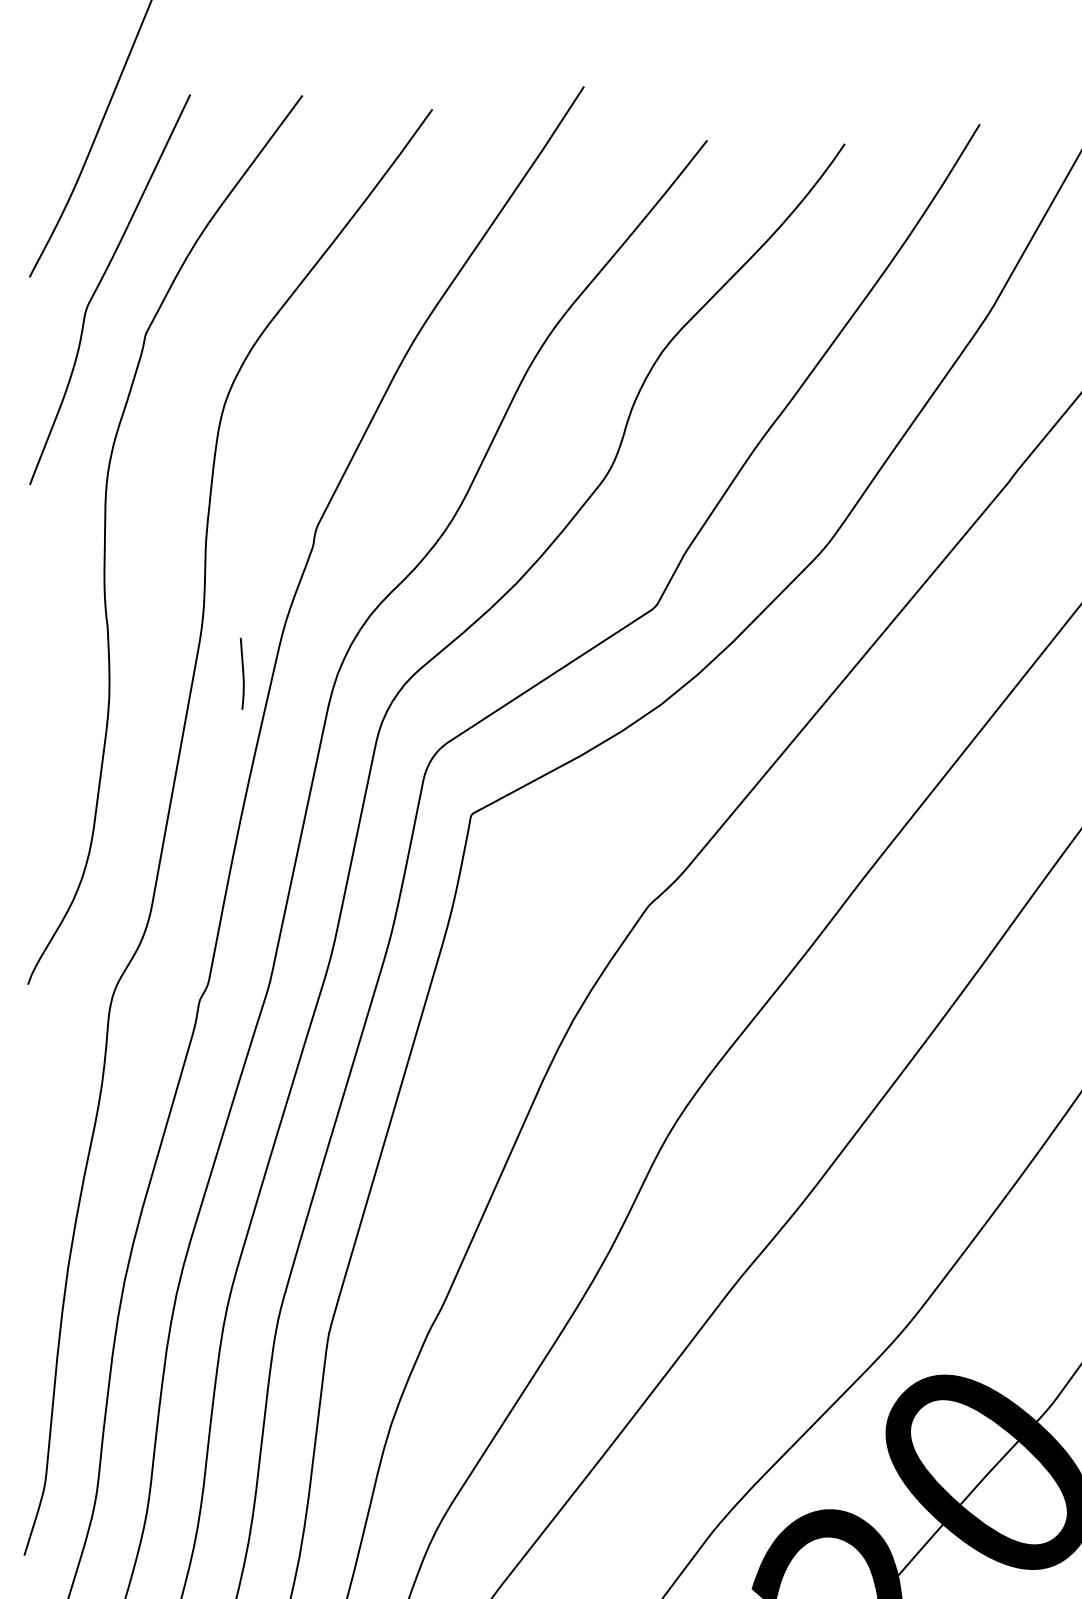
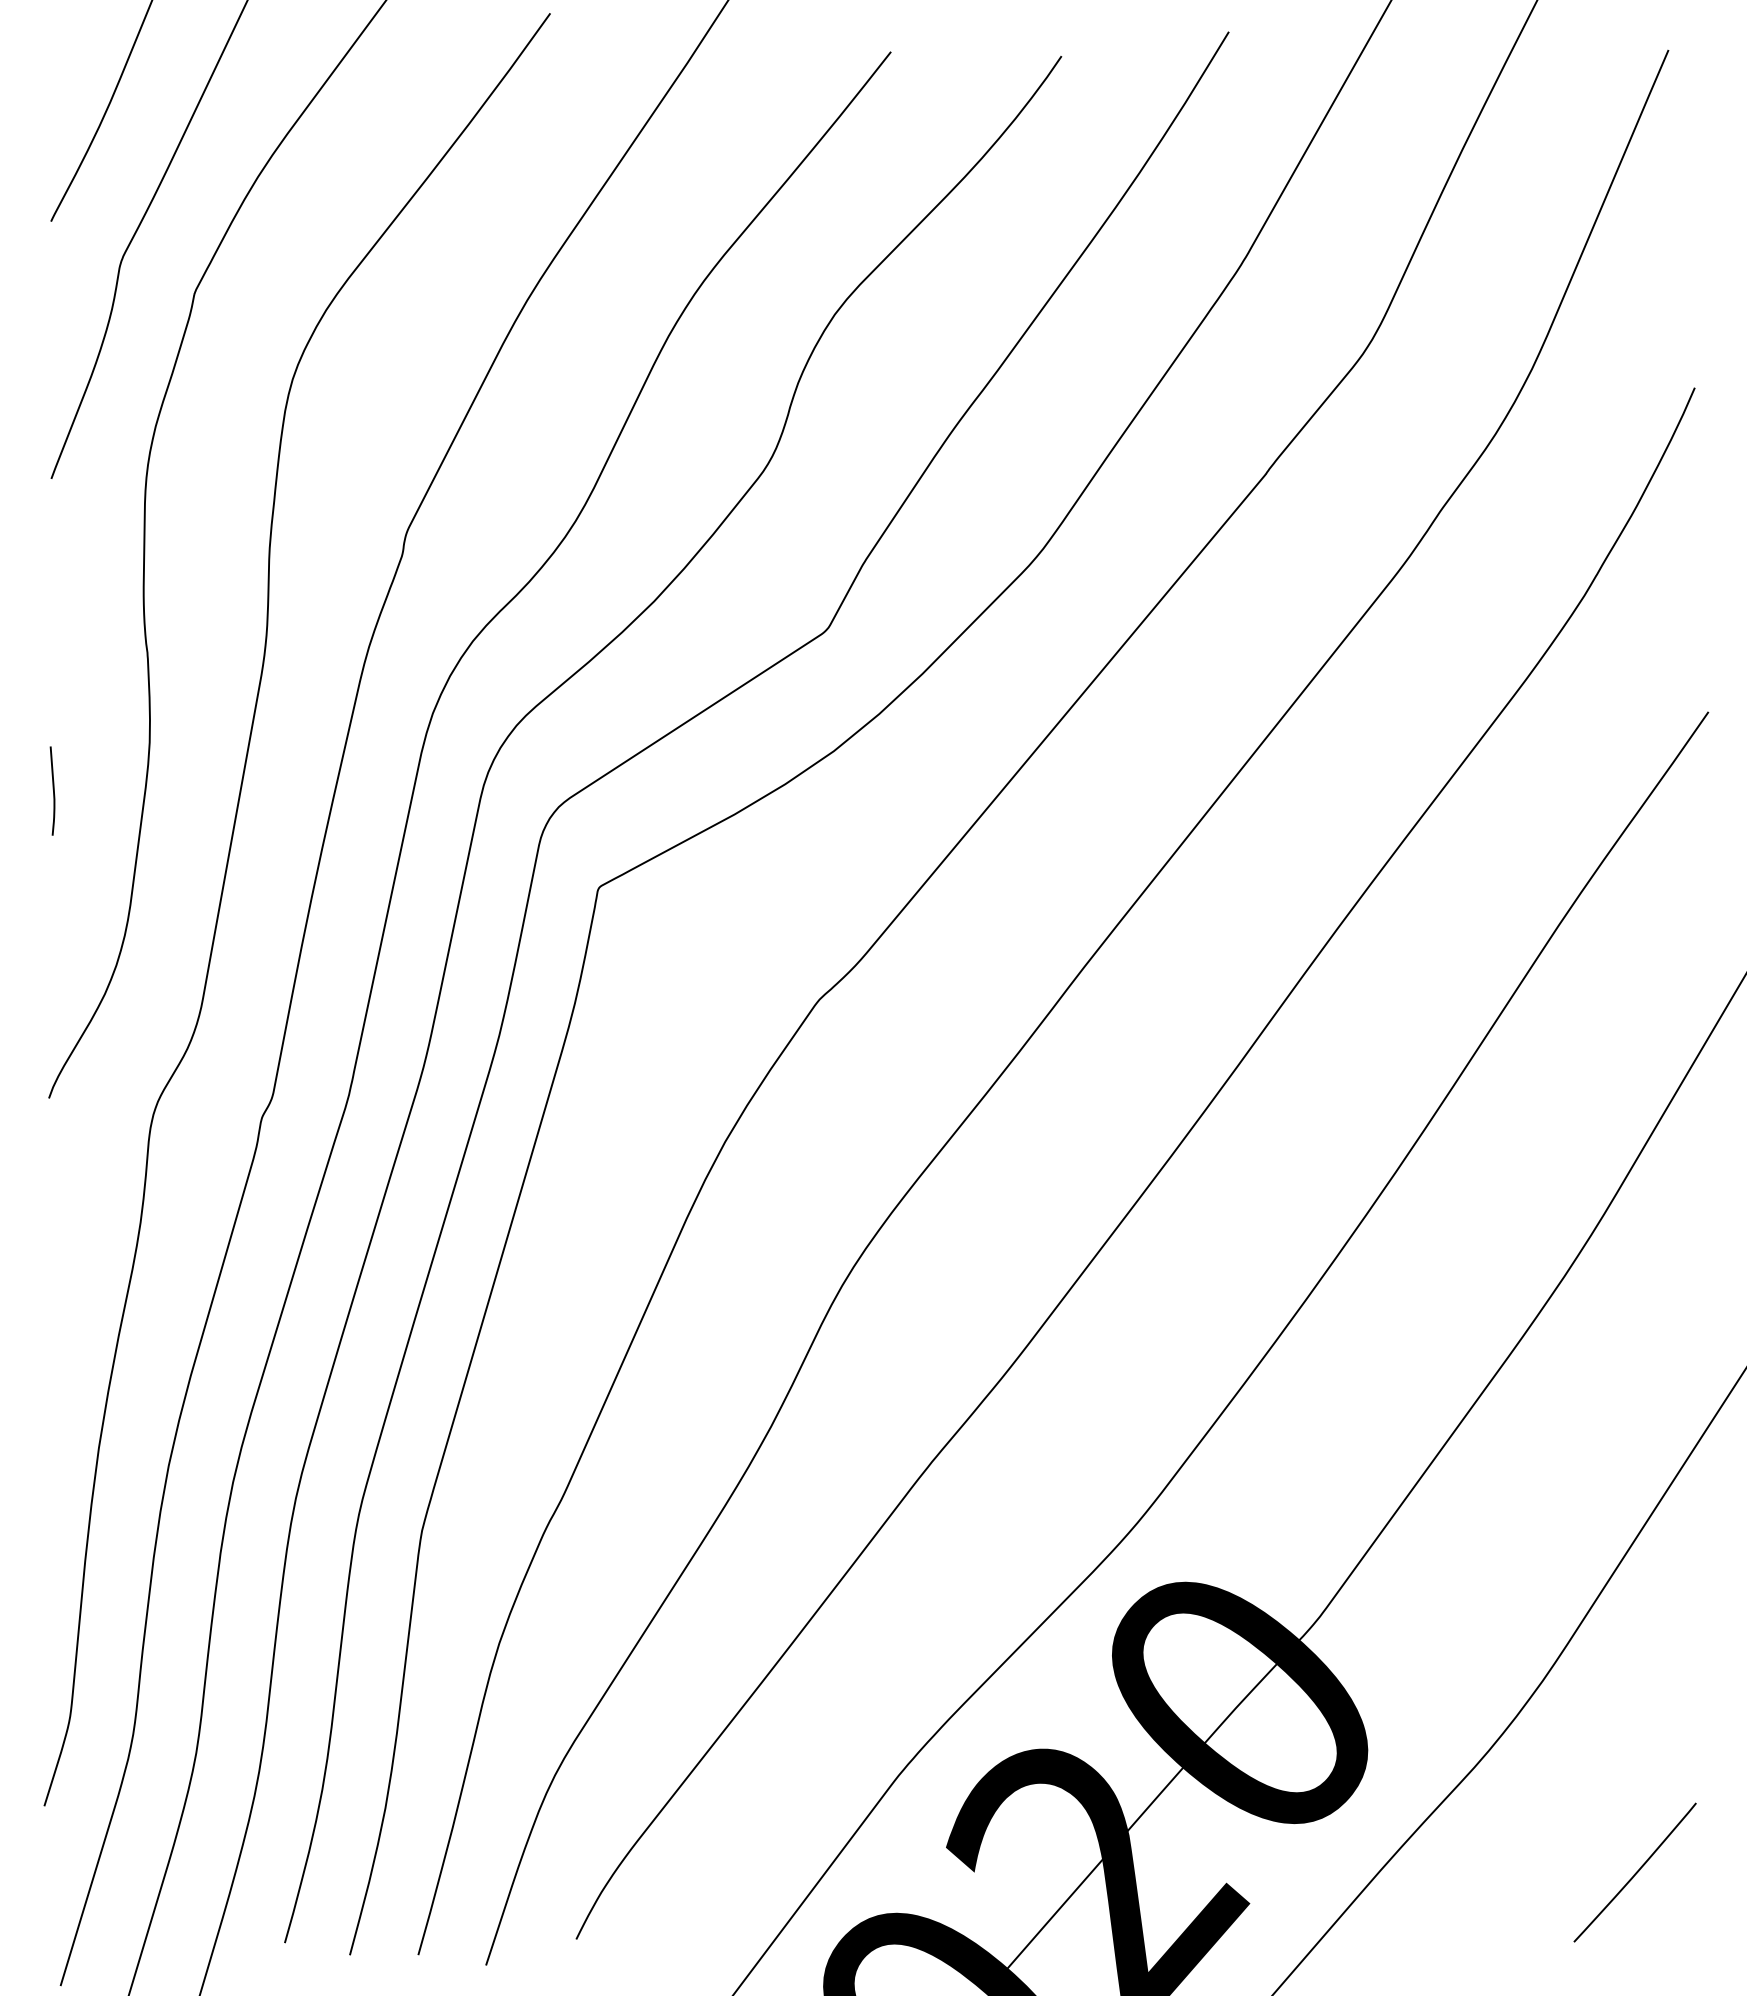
curve: (242, 672) -> (52, 789), moved

